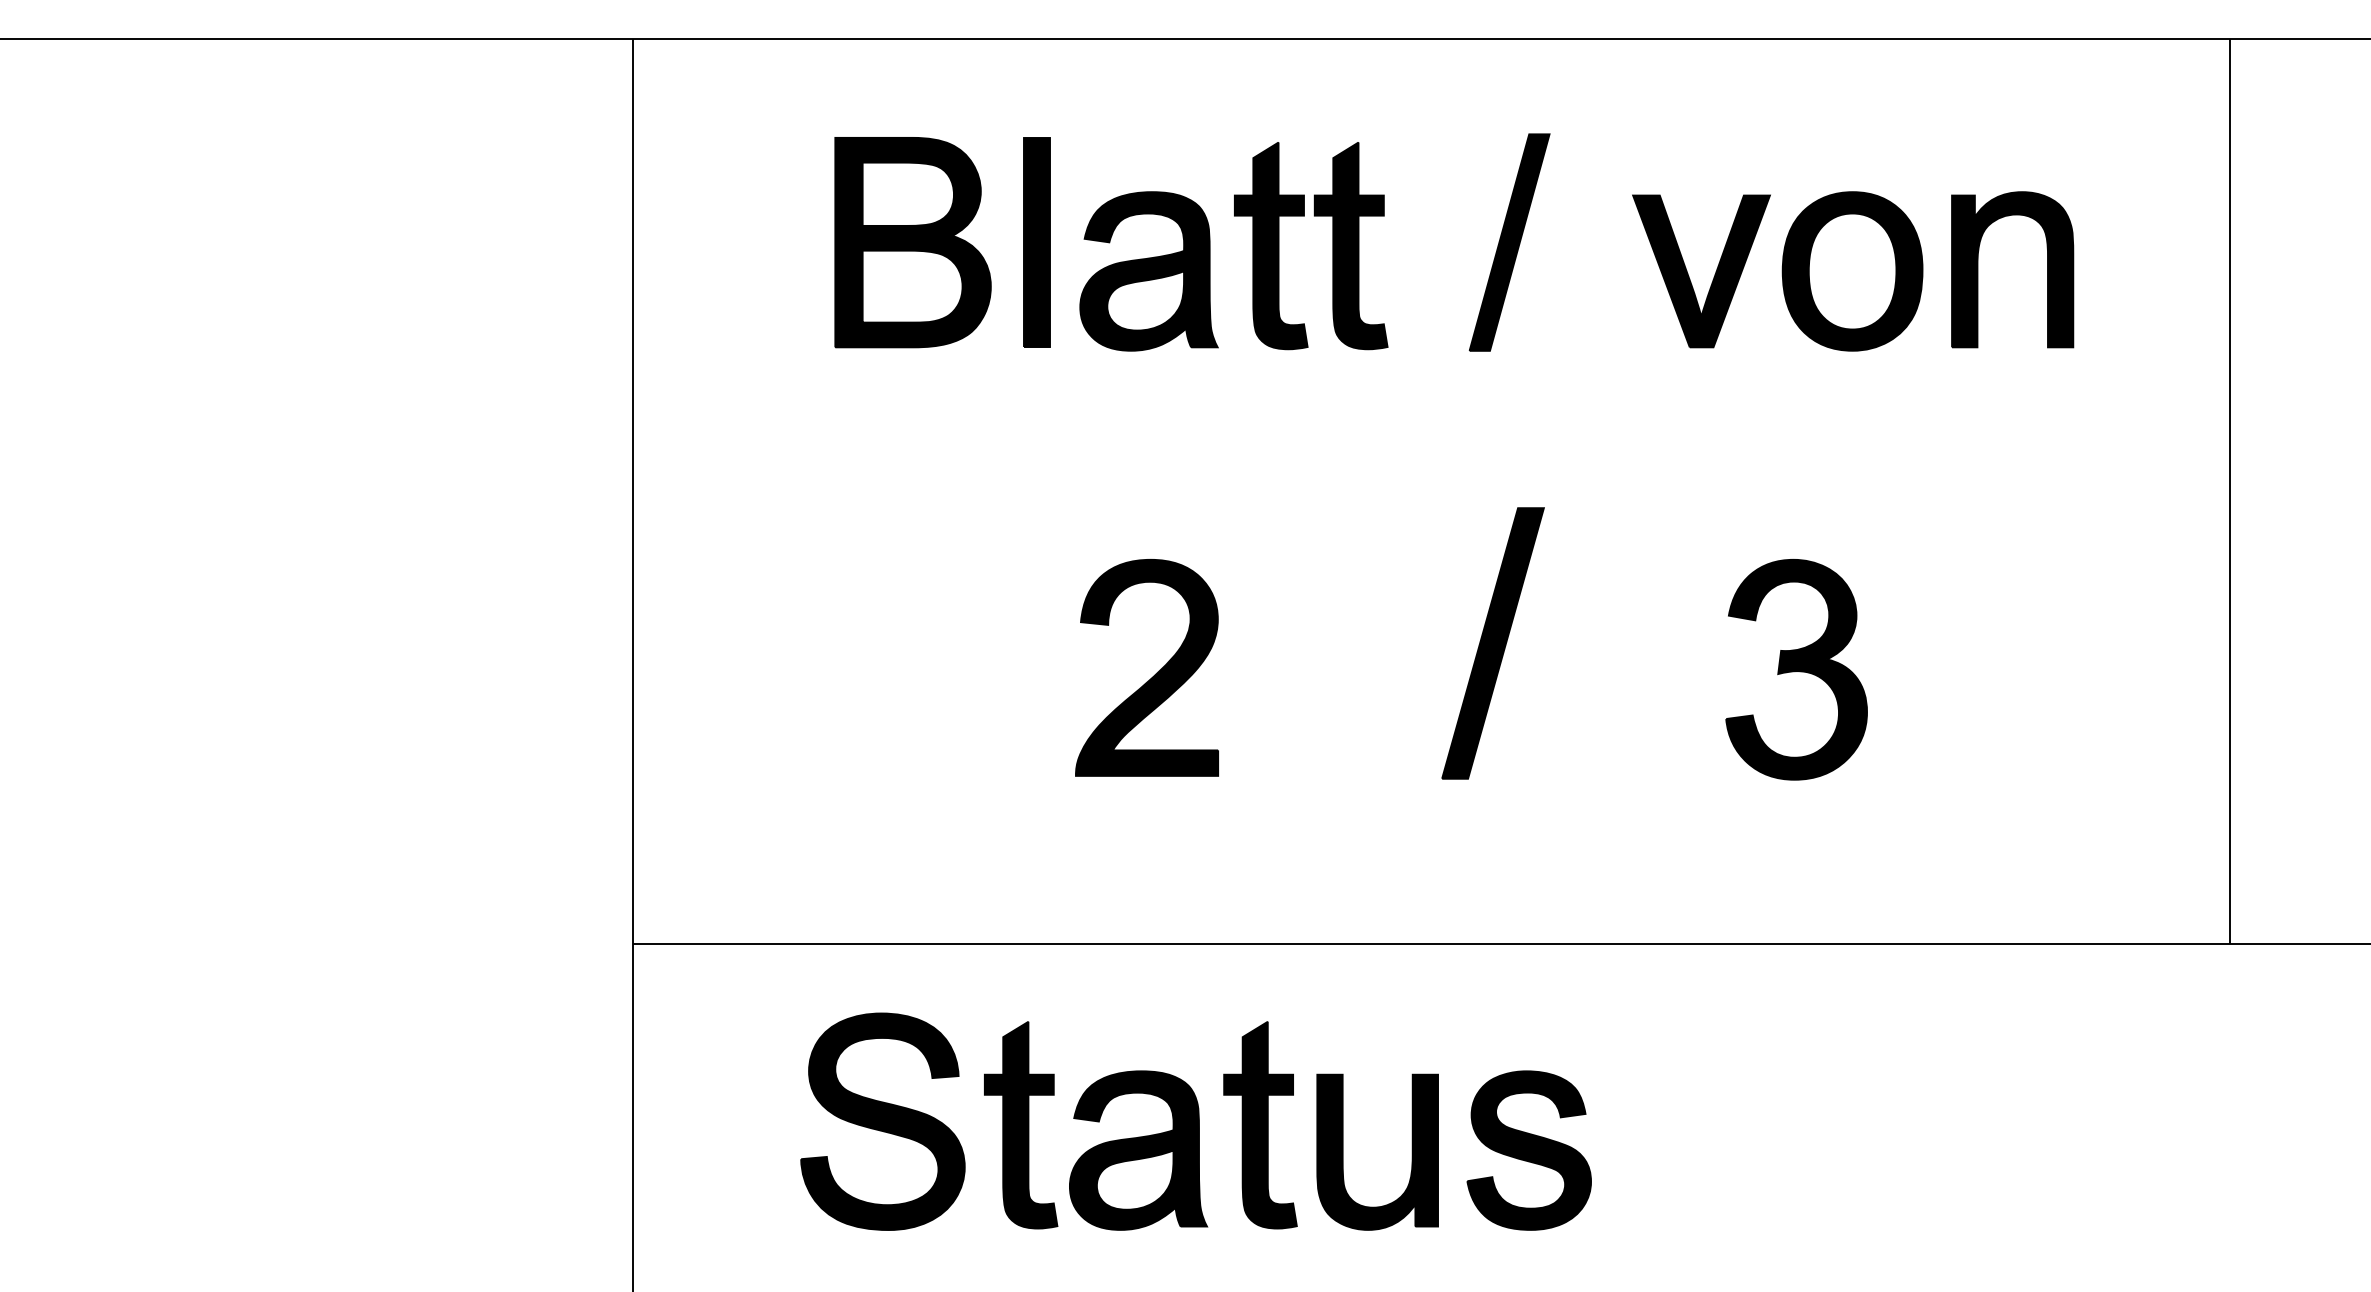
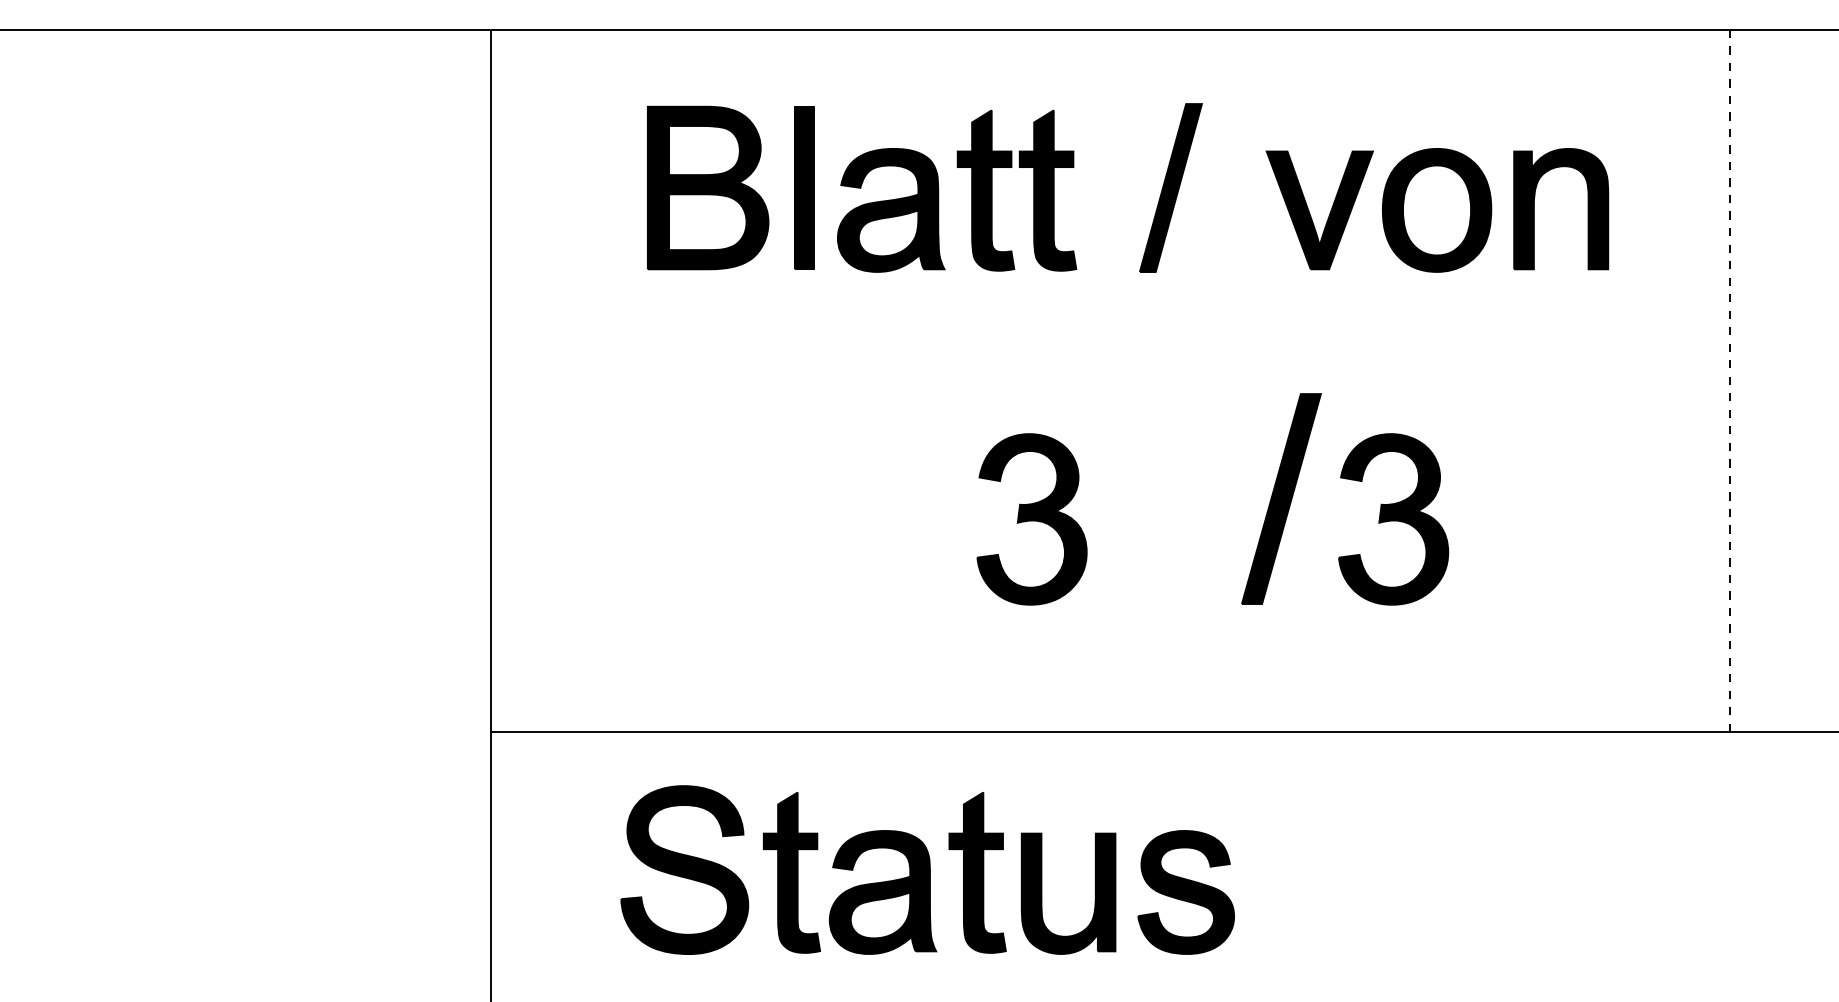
line: (2229, 491) -> (1729, 381), solid -> dashed
part: (1492, 643) -> (1281, 499), moved
part: (1330, 669) -> (1031, 519), added
part: (1154, 674) -> (895, 523), removed

